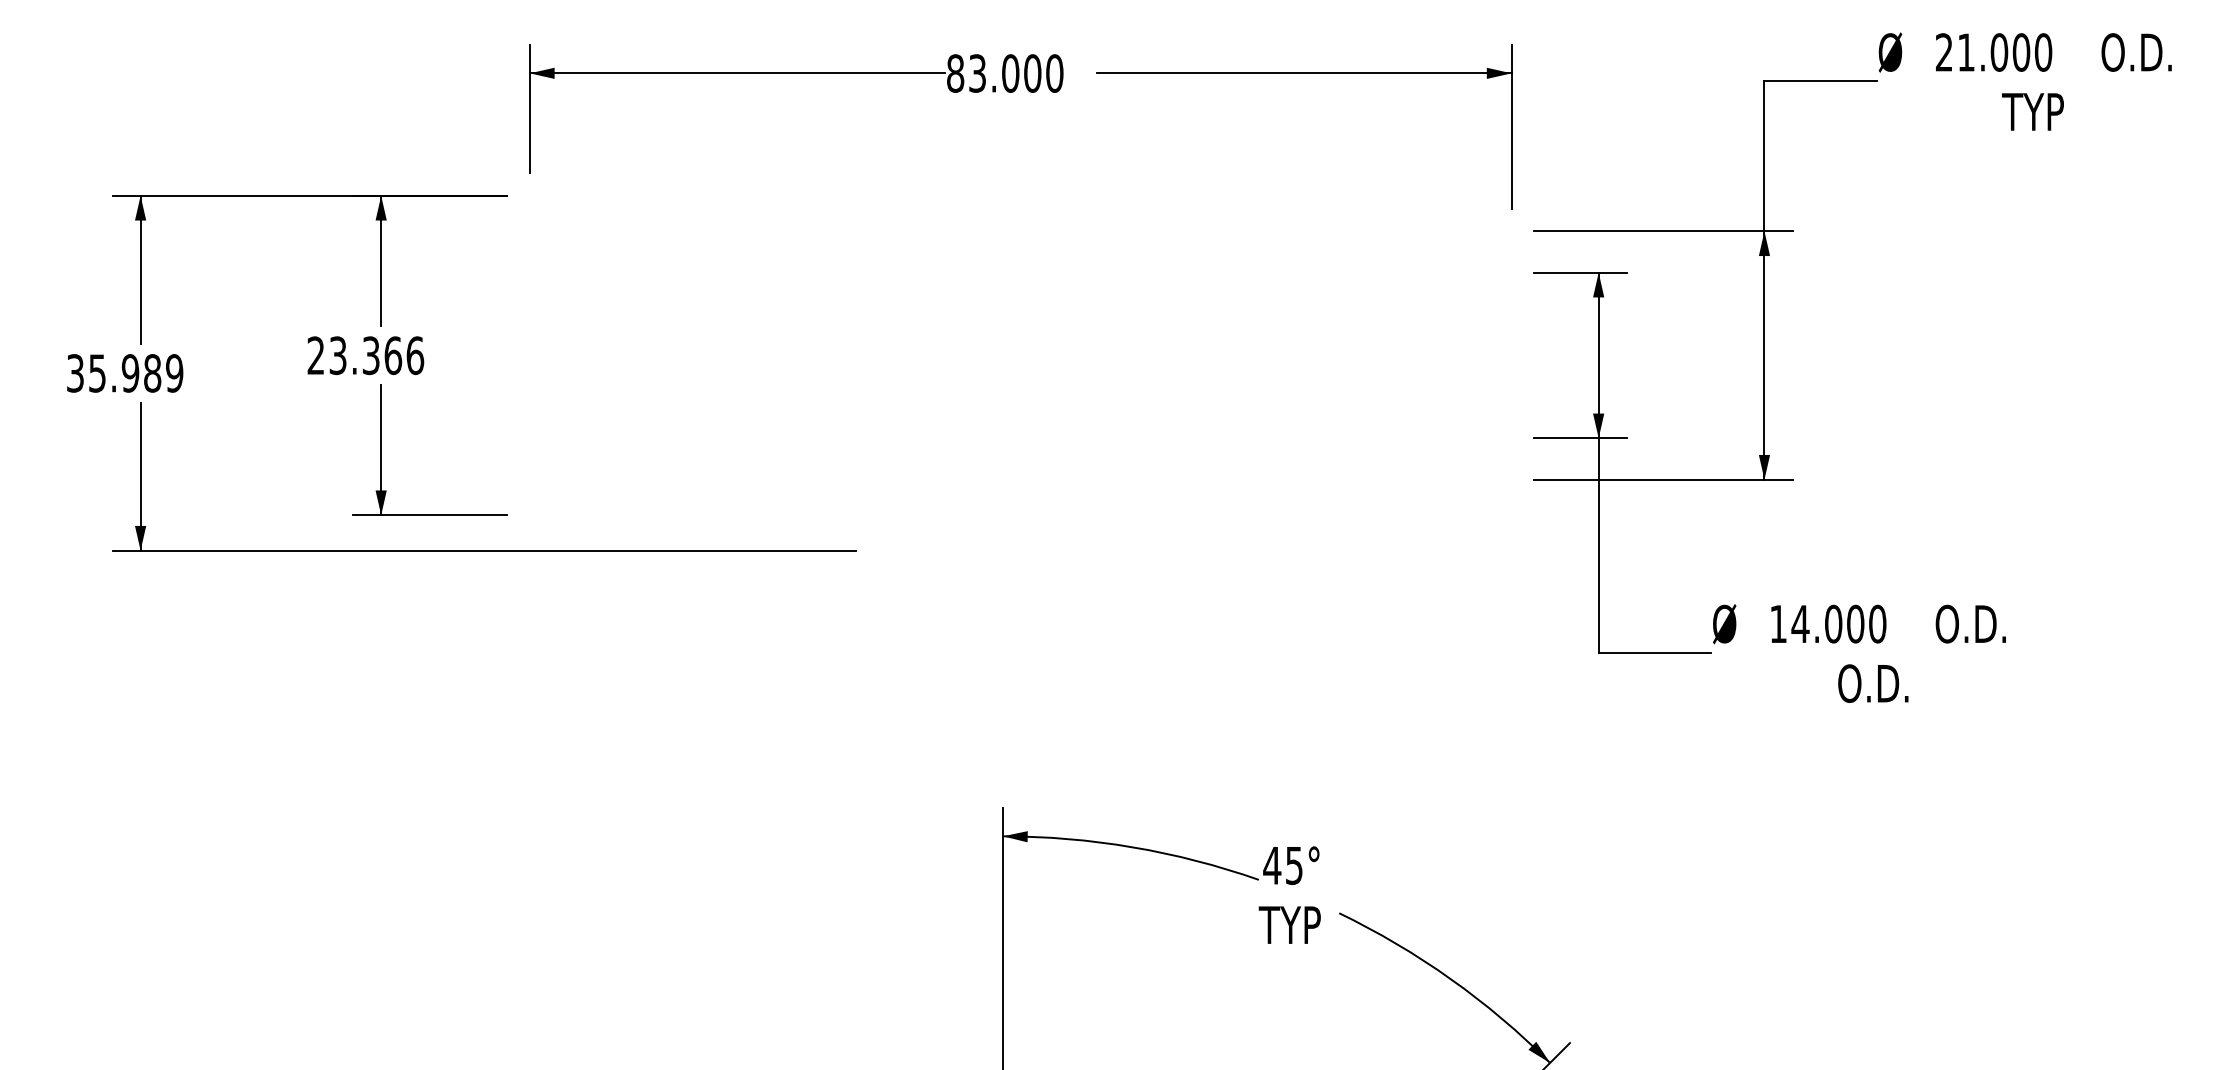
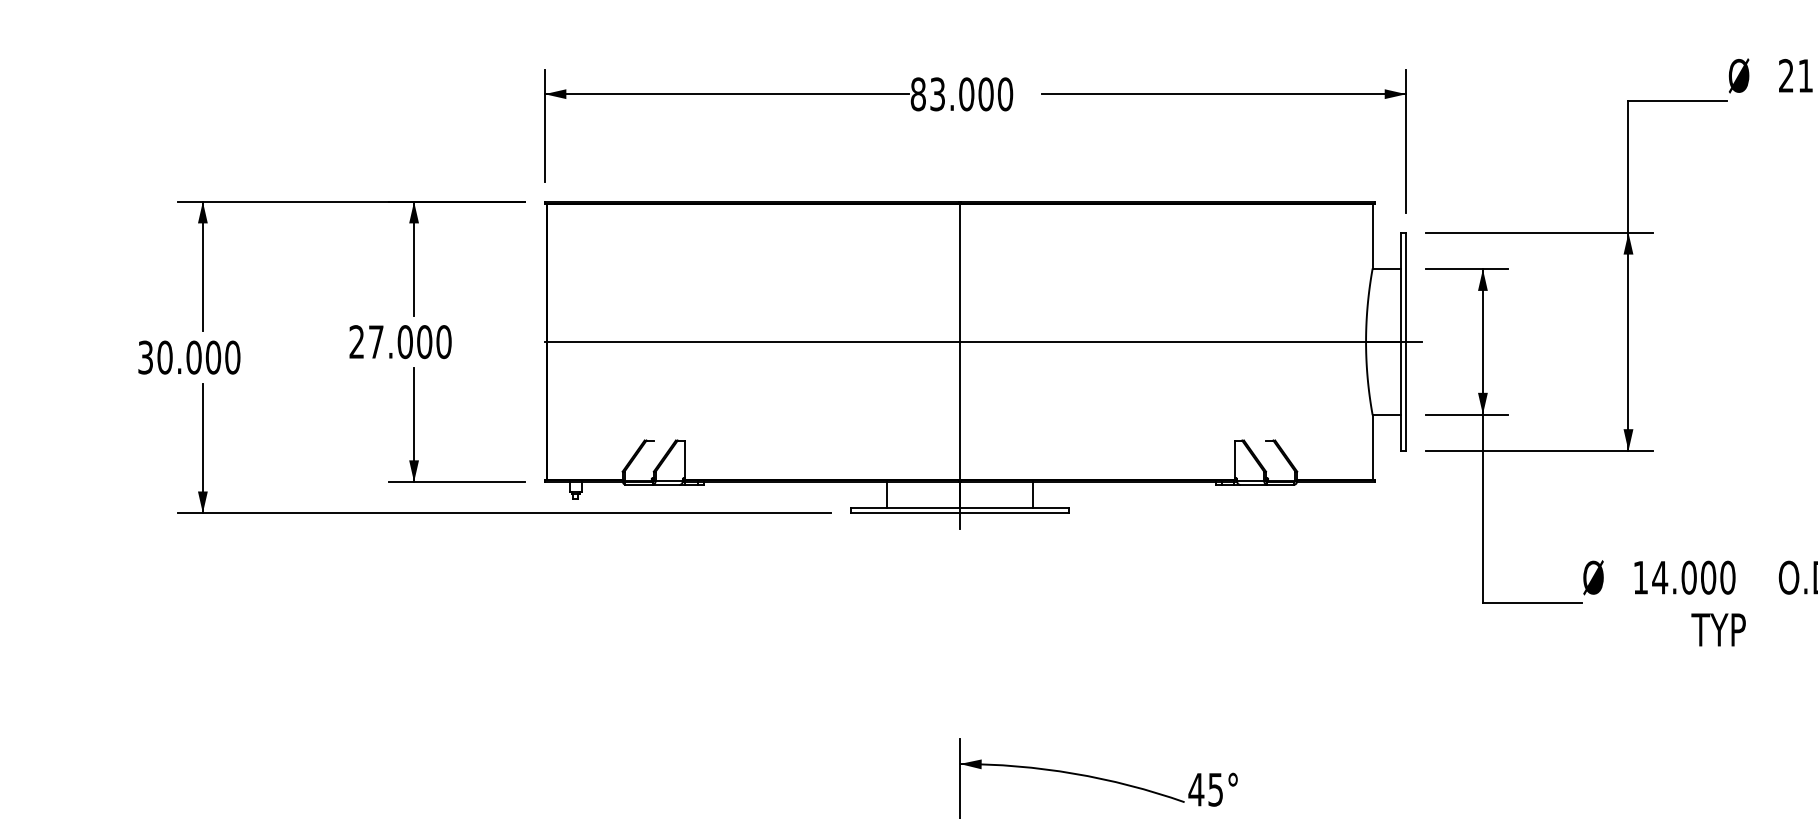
text: (376, 355) -> (409, 341), 23.366 -> 27.000
text: (135, 373) -> (198, 357), 35.989 -> 30.000
part: (1029, 381) -> (983, 364), added
text: (1872, 683) -> (1723, 629), O.D. -> TYP

